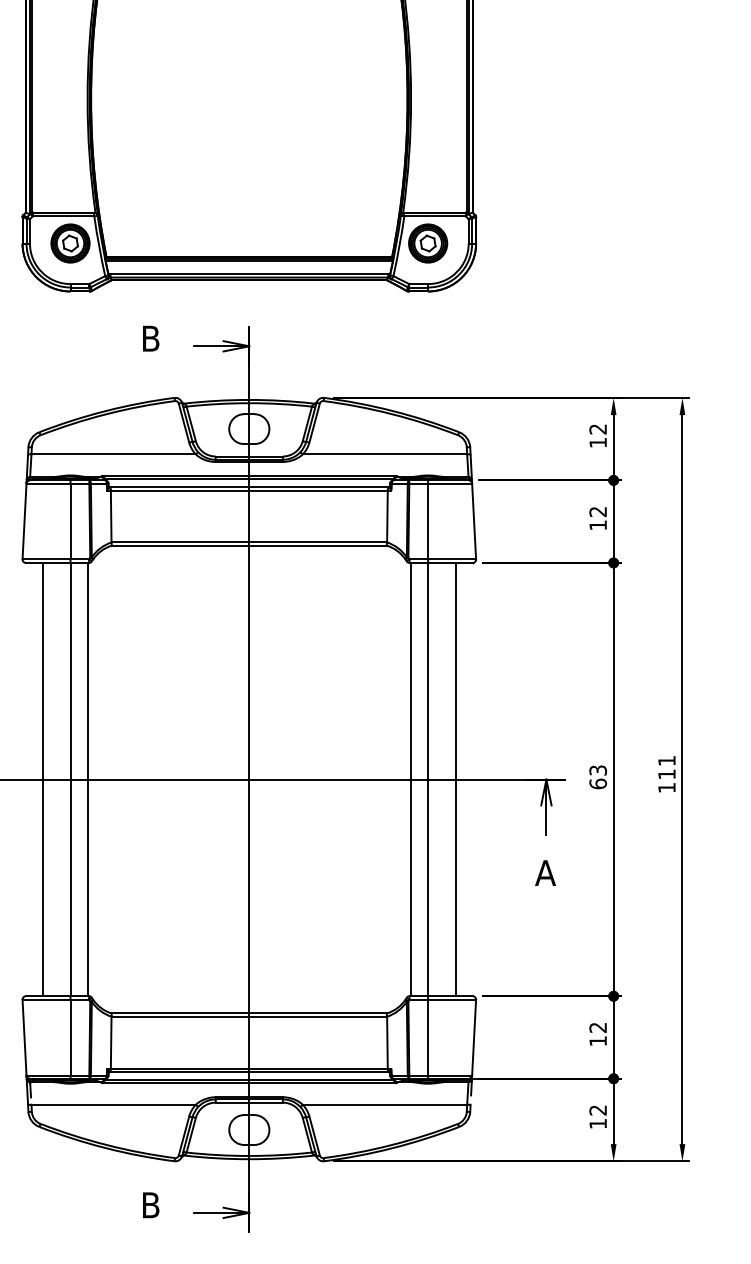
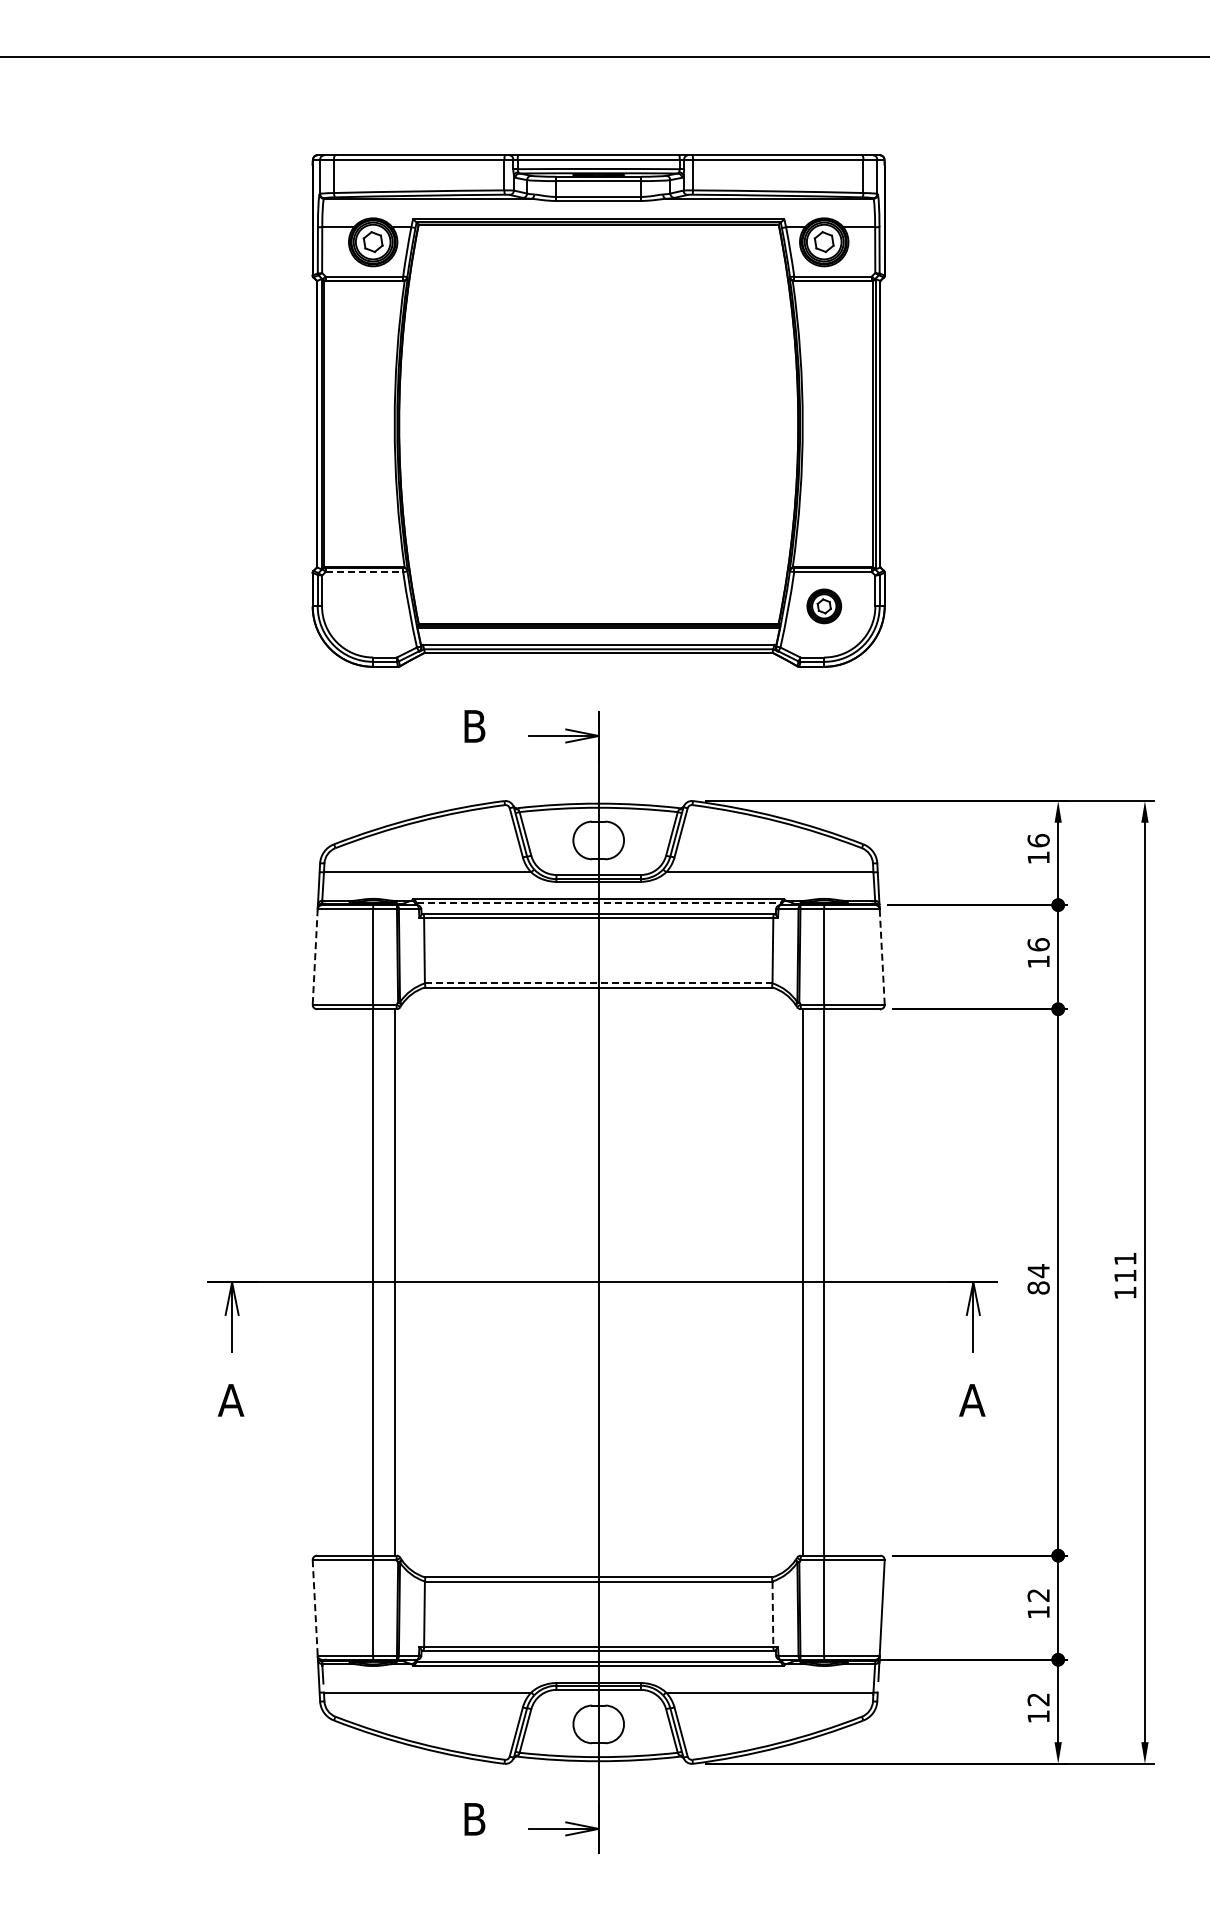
line: (63, 216) -> (364, 572), solid -> dashed
part: (70, 243) -> (373, 606), removed
part: (428, 243) -> (824, 606), size x0.7
text: (598, 429) -> (1038, 840), 12 -> 16
line: (249, 479) -> (599, 903), solid -> dashed
text: (598, 511) -> (1038, 944), 12 -> 16
line: (24, 521) -> (315, 956), solid -> dashed
line: (474, 521) -> (882, 956), solid -> dashed
line: (249, 541) -> (598, 982), solid -> dashed
text: (598, 777) -> (1038, 1279), 63 -> 84
line: (43, 779) -> (338, 1282), removed
line: (455, 779) -> (858, 1282), removed
line: (24, 1037) -> (315, 1607), solid -> dashed
line: (387, 1042) -> (772, 1614), solid -> dashed

